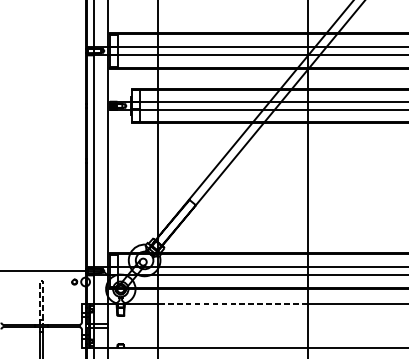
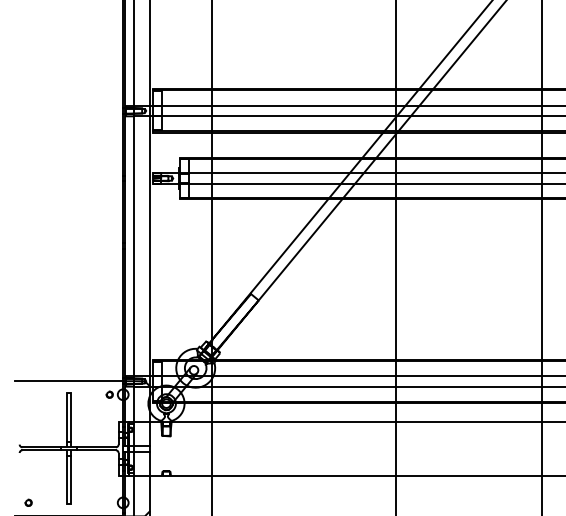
line: (41, 280) -> (69, 393), dashed -> solid
line: (233, 303) -> (304, 421), dashed -> solid

